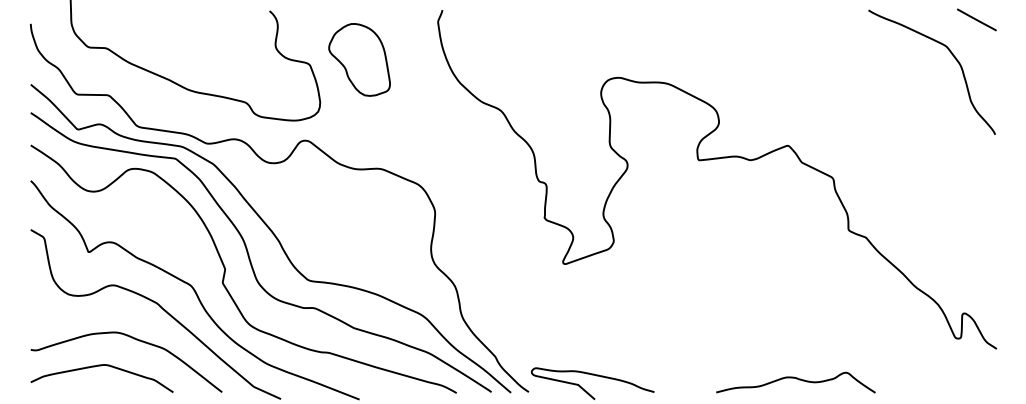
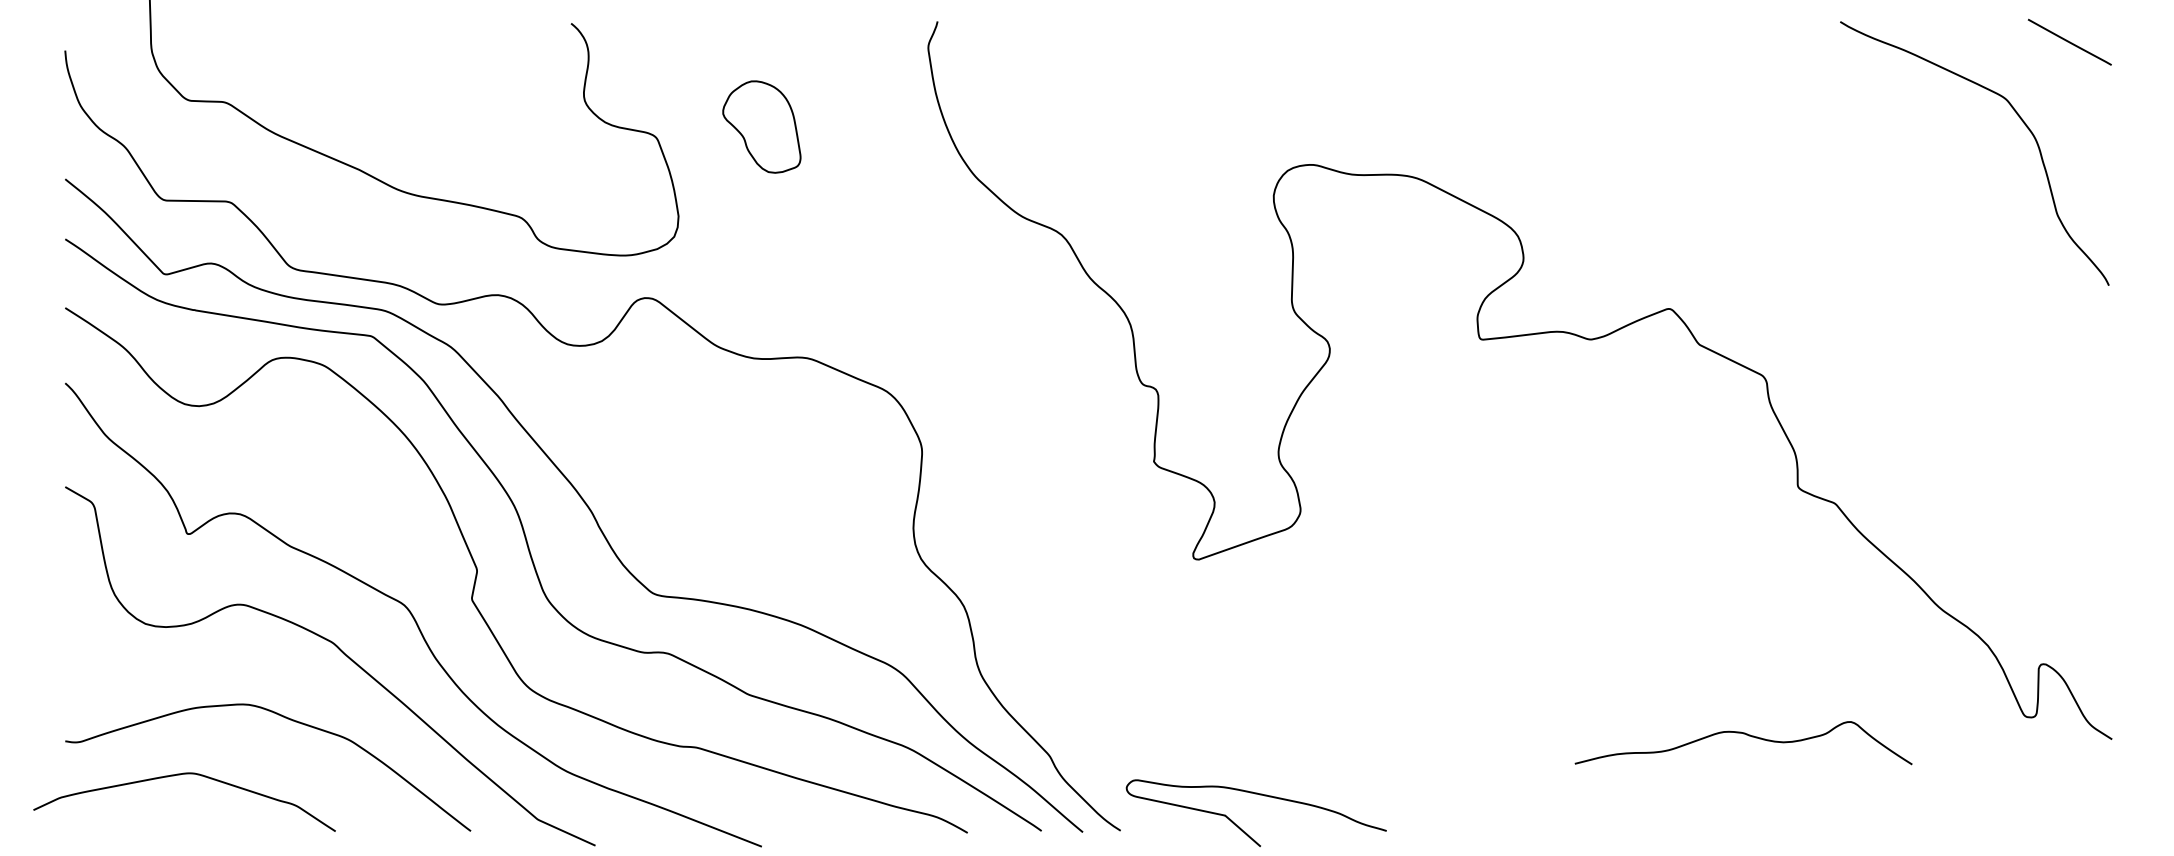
part: (359, 59) -> (761, 126), size x0.6
curve: (101, 366) -> (183, 776), moved
curve: (796, 379) -> (1744, 736), moved

